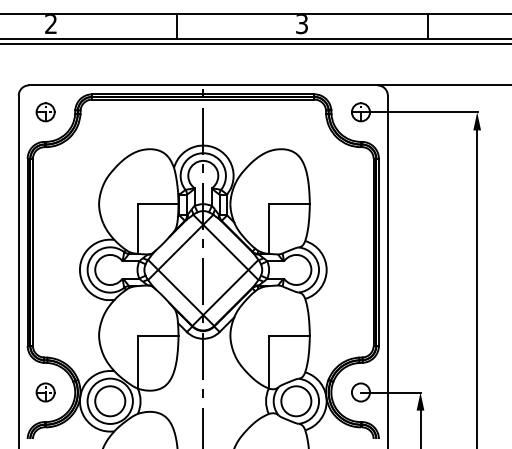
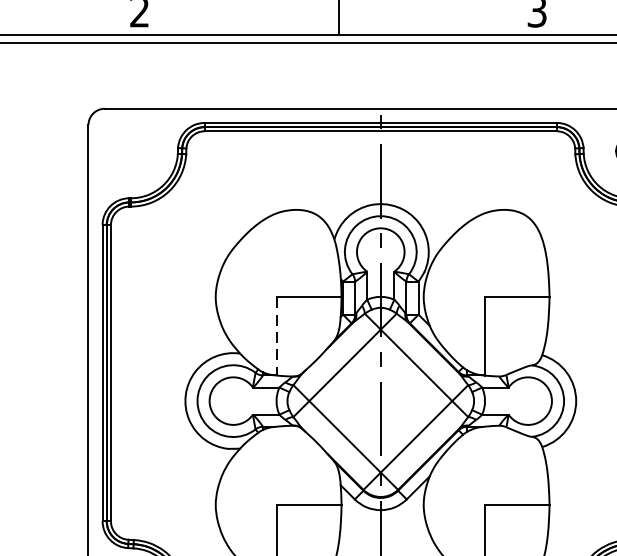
part: (45, 112) -> (130, 151), removed
line: (137, 229) -> (276, 337), solid -> dashed

